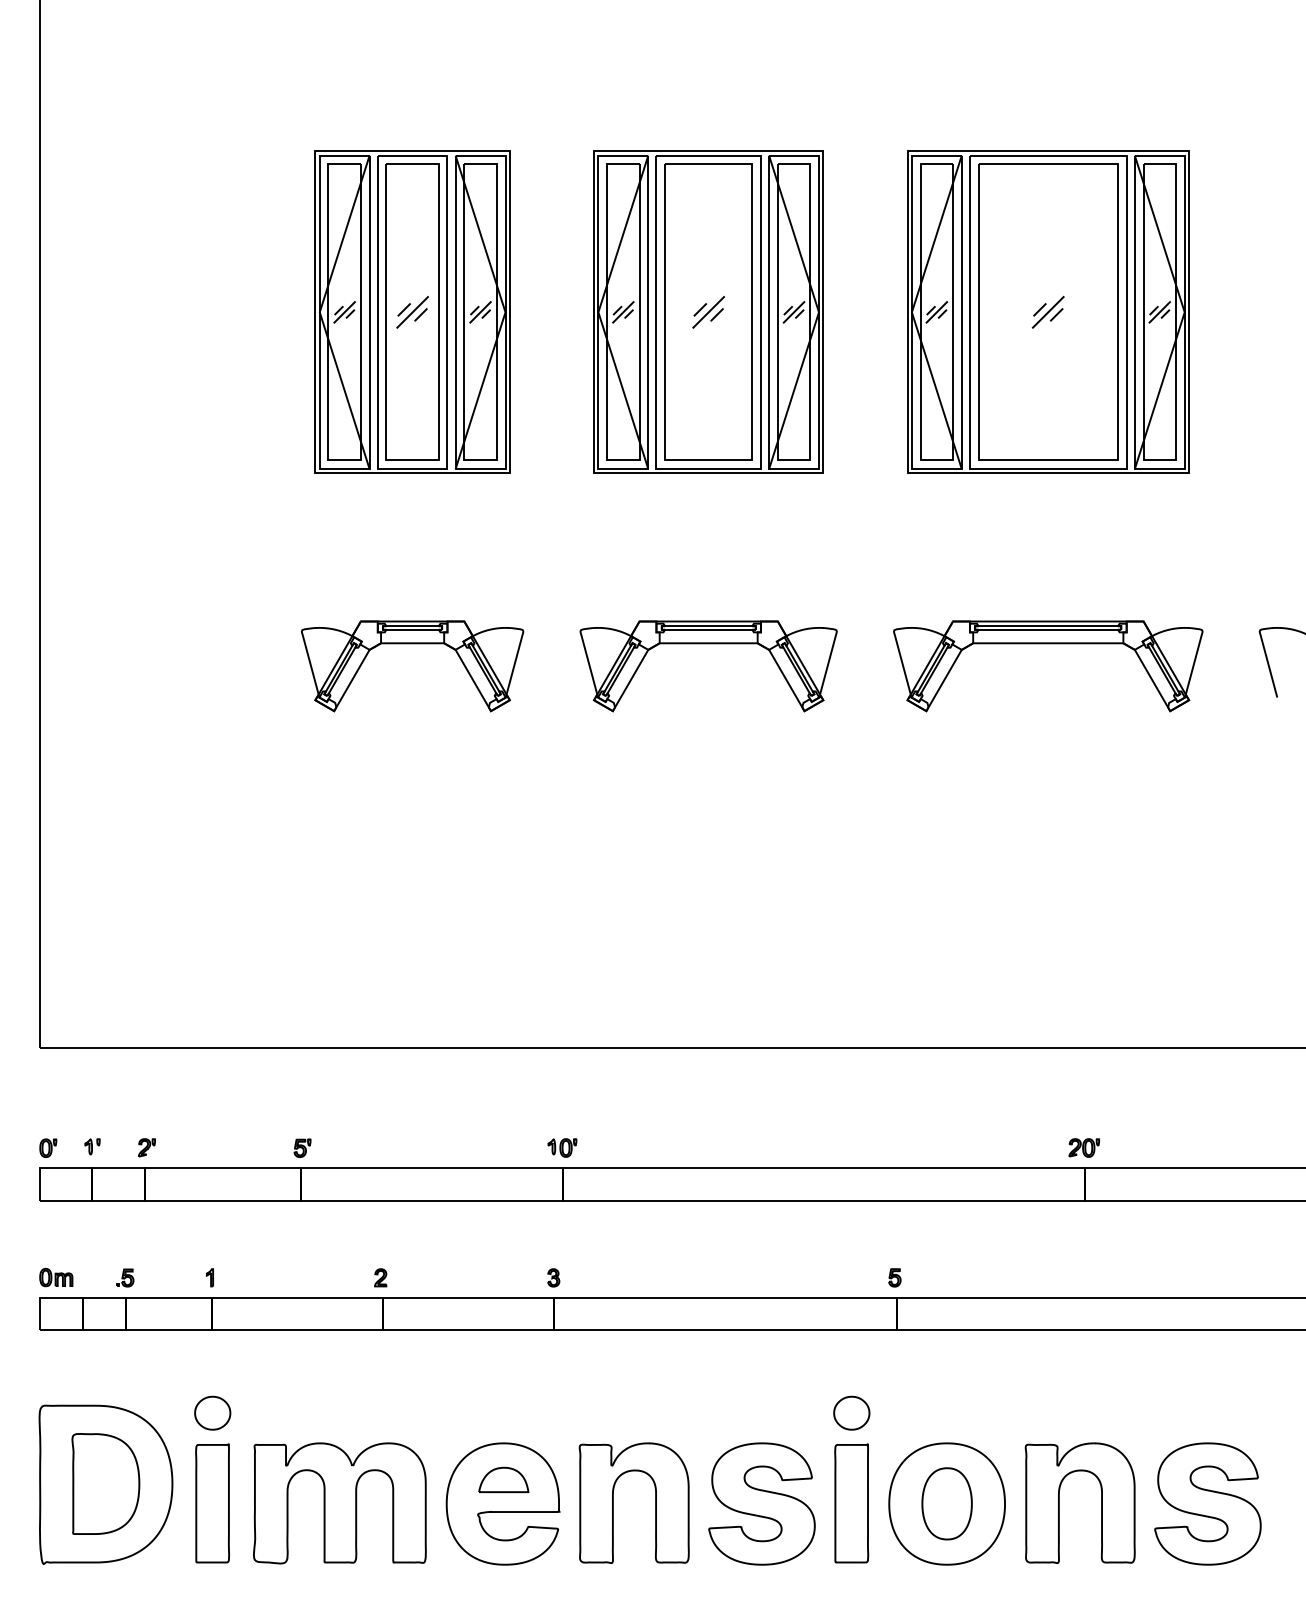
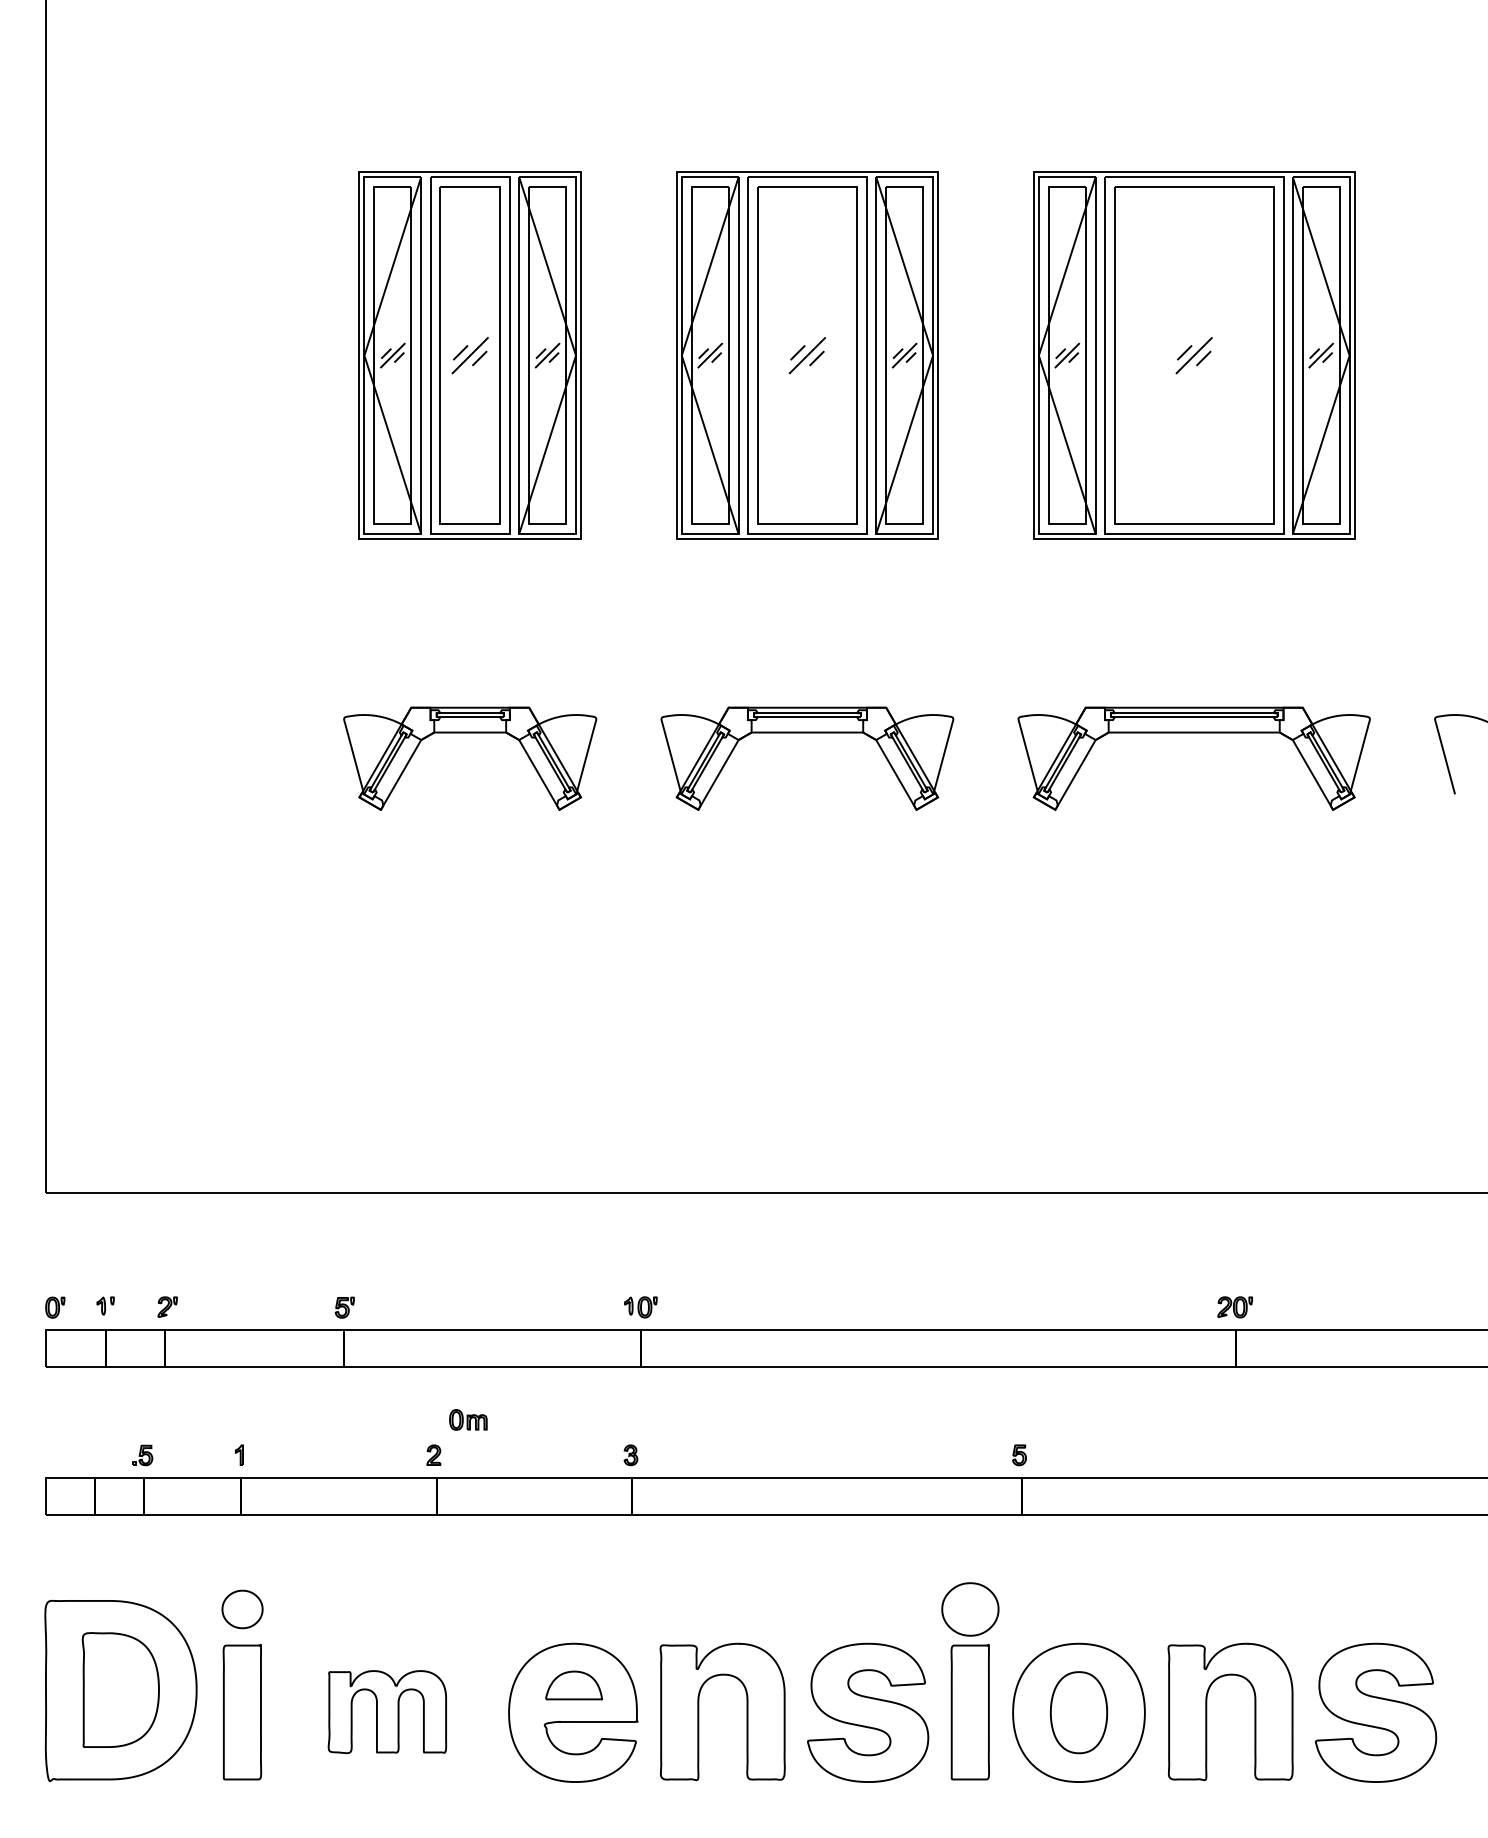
part: (56, 1277) -> (468, 1419), moved
part: (851, 1413) -> (970, 1609), size x1.4
part: (339, 1502) -> (387, 1711), size x0.6

